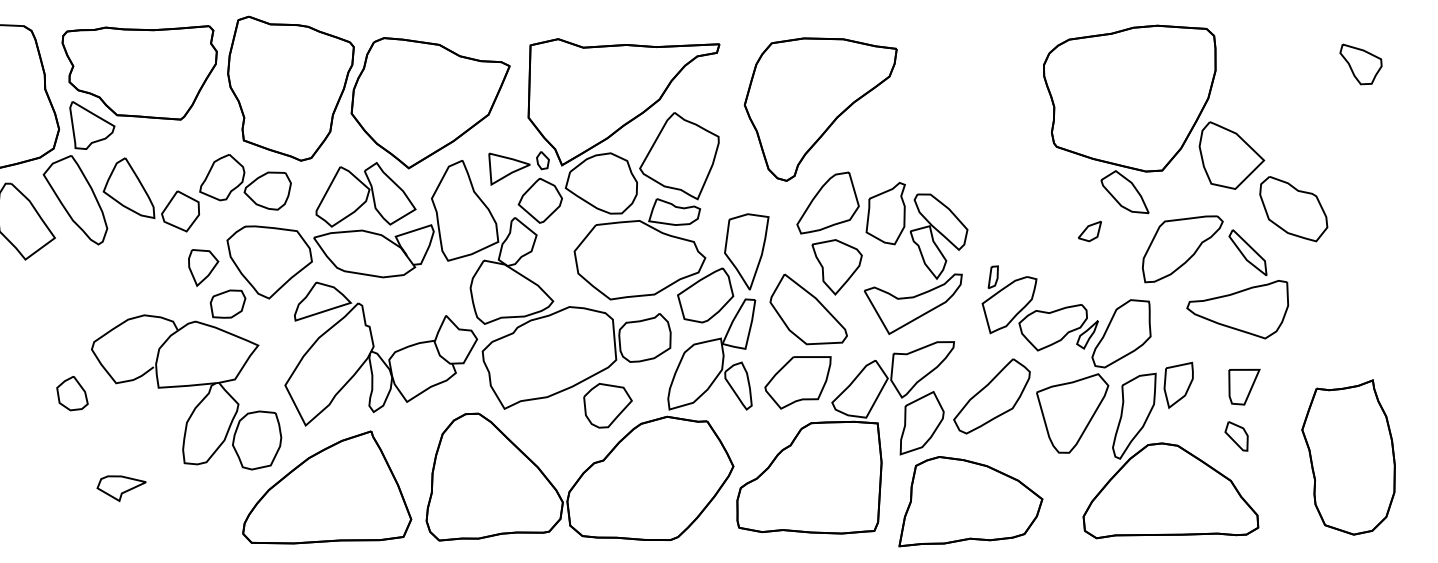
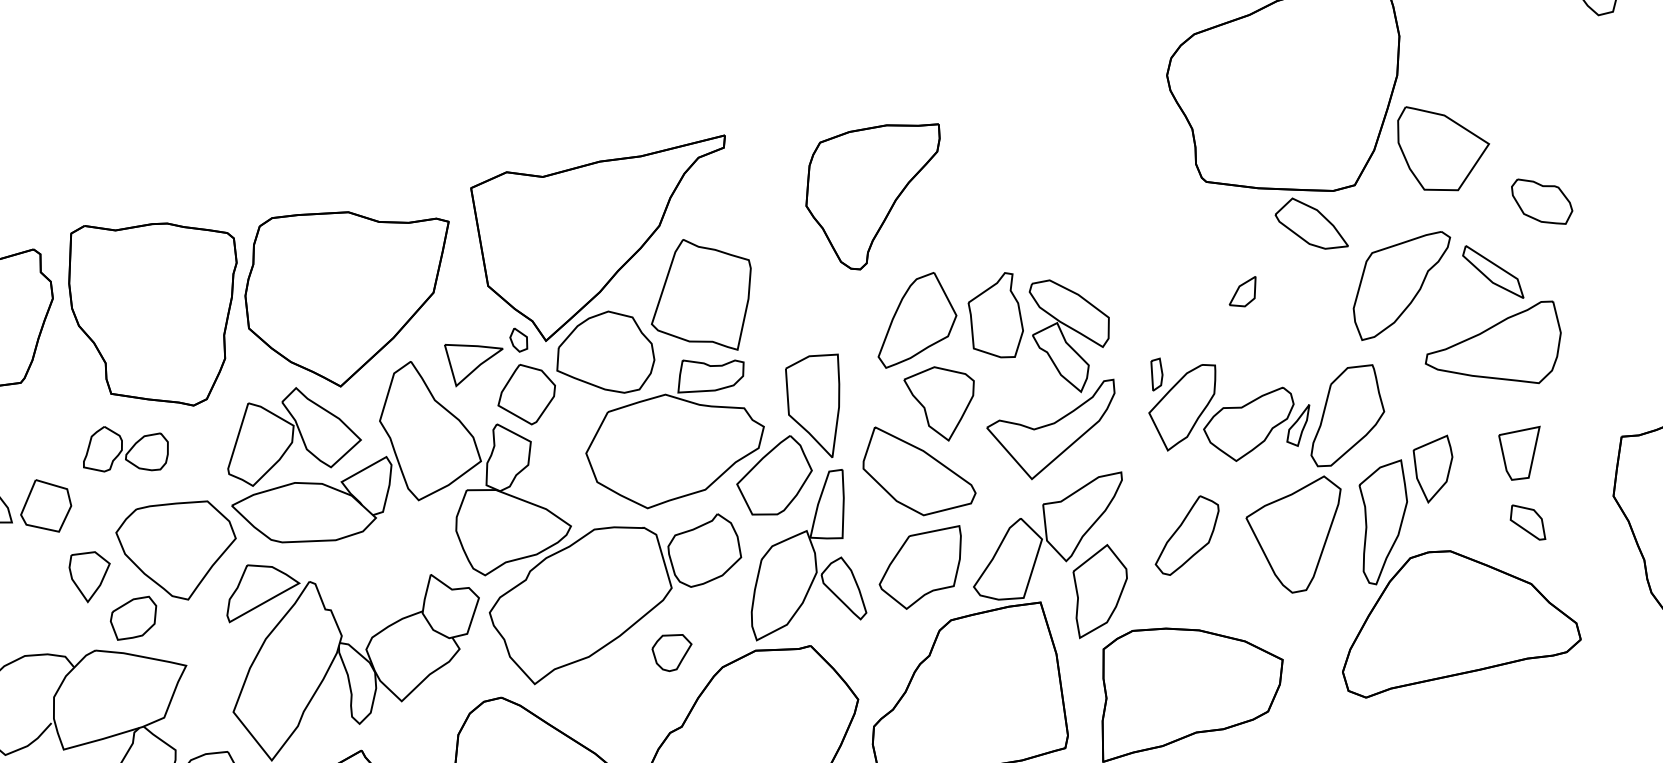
part: (820, 109) -> (878, 195), size x0.7
part: (245, 182) -> (124, 449), size x0.7
part: (1293, 209) -> (1541, 202), size x0.6
part: (1089, 231) -> (1242, 293), moved
part: (991, 396) -> (1186, 535), size x0.7
part: (607, 405) -> (672, 651), size x0.6

